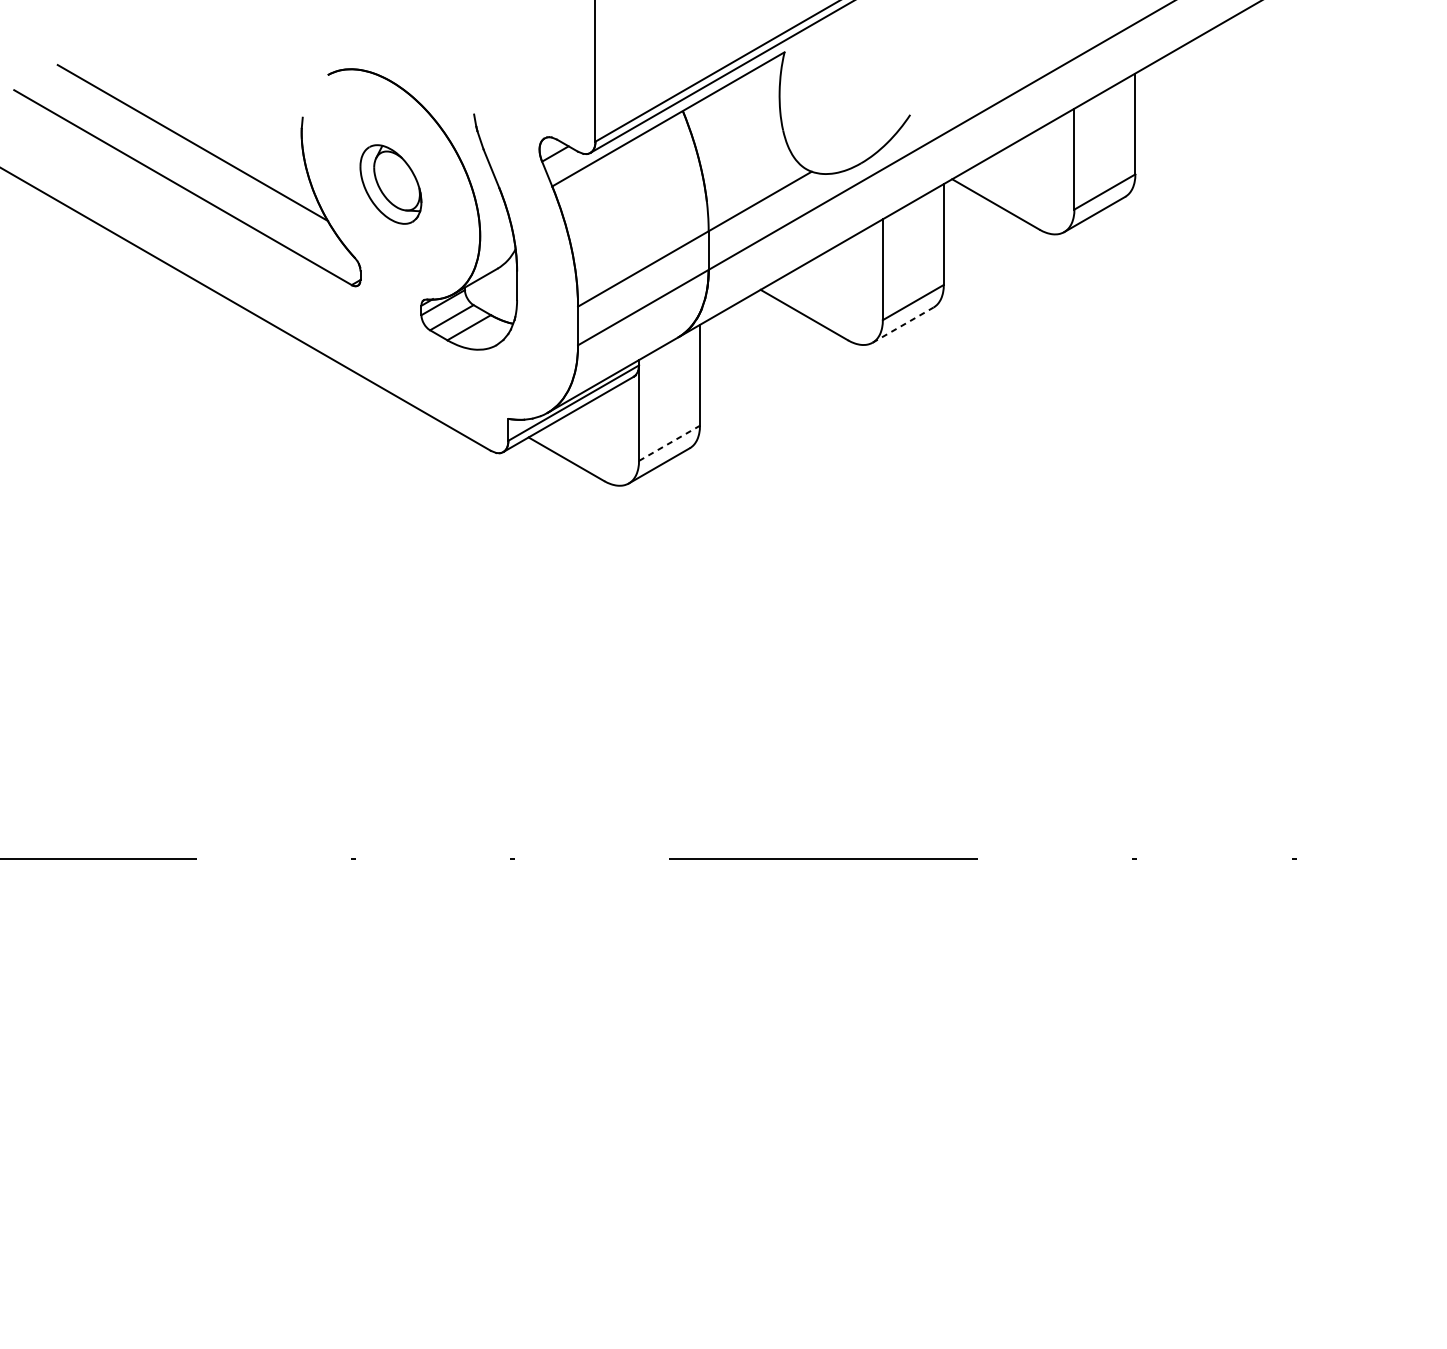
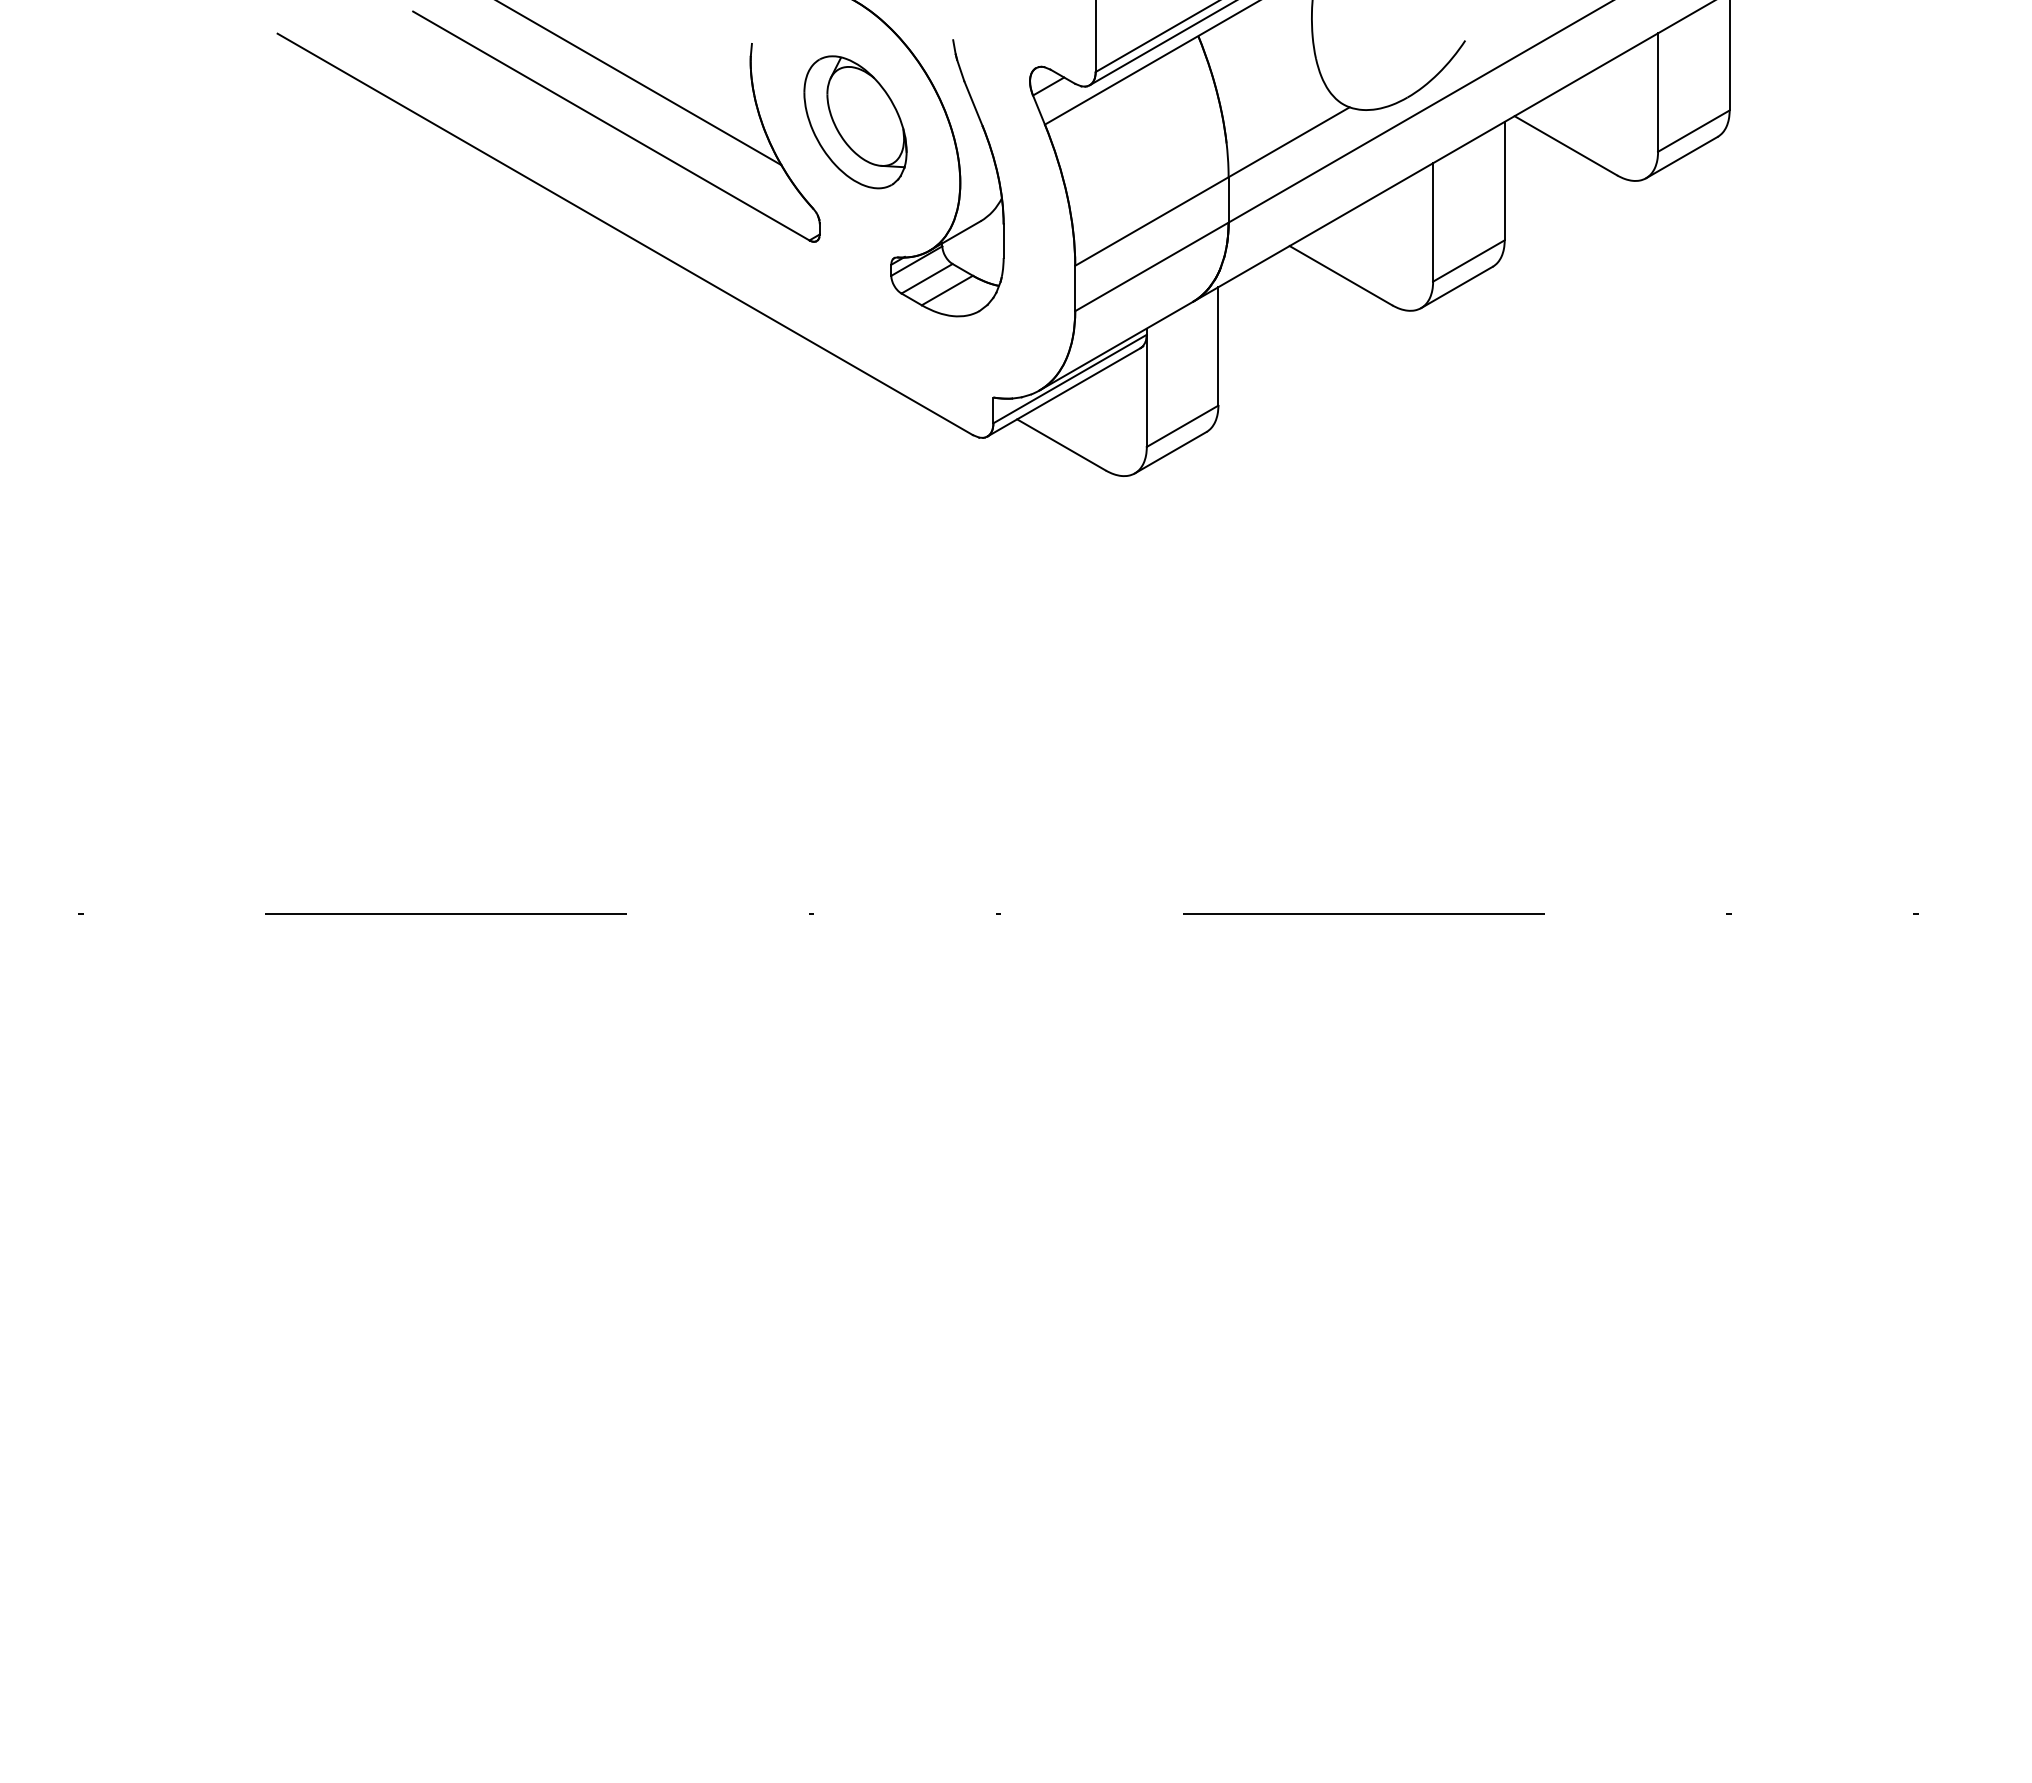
part: (390, 184) -> (855, 122), size x1.43
line: (903, 325) -> (1457, 287), dashed -> solid
line: (670, 443) -> (1183, 426), dashed -> solid

